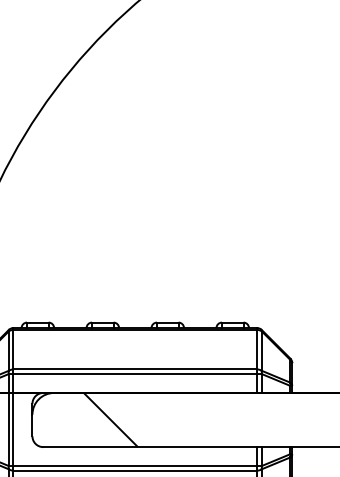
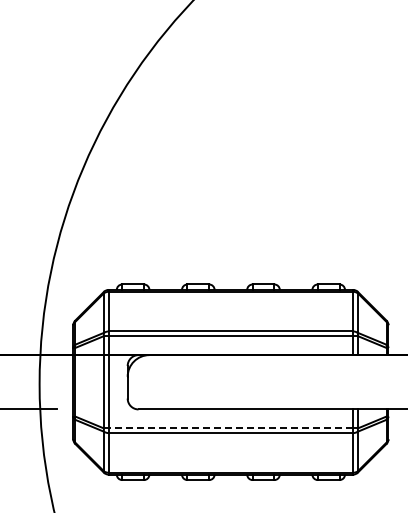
hatch: (110, 420) -> (206, 382), removed
line: (134, 466) -> (230, 428), solid -> dashed

